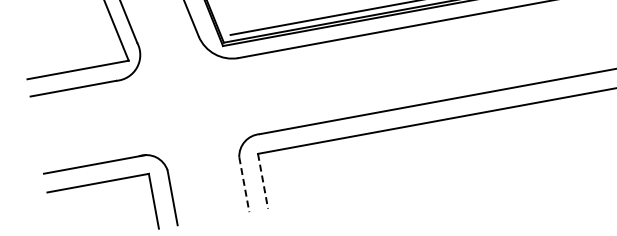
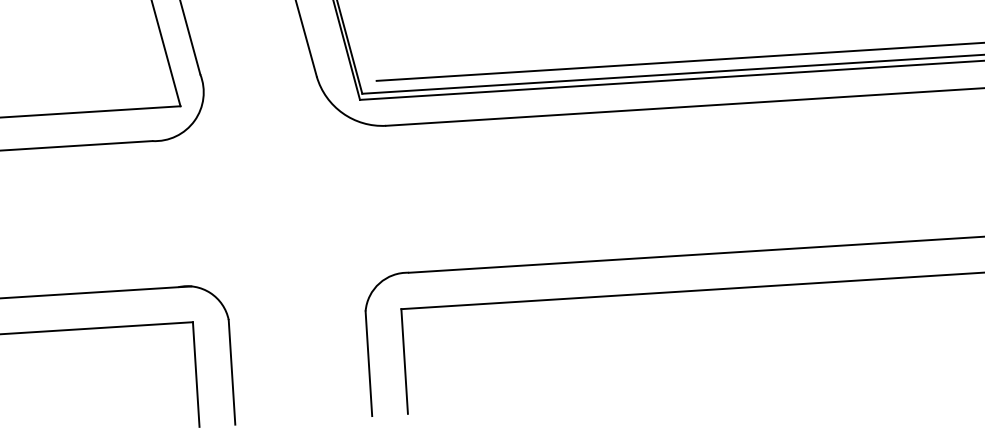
line: (263, 181) -> (405, 361), dashed -> solid
line: (244, 184) -> (369, 363), dashed -> solid

